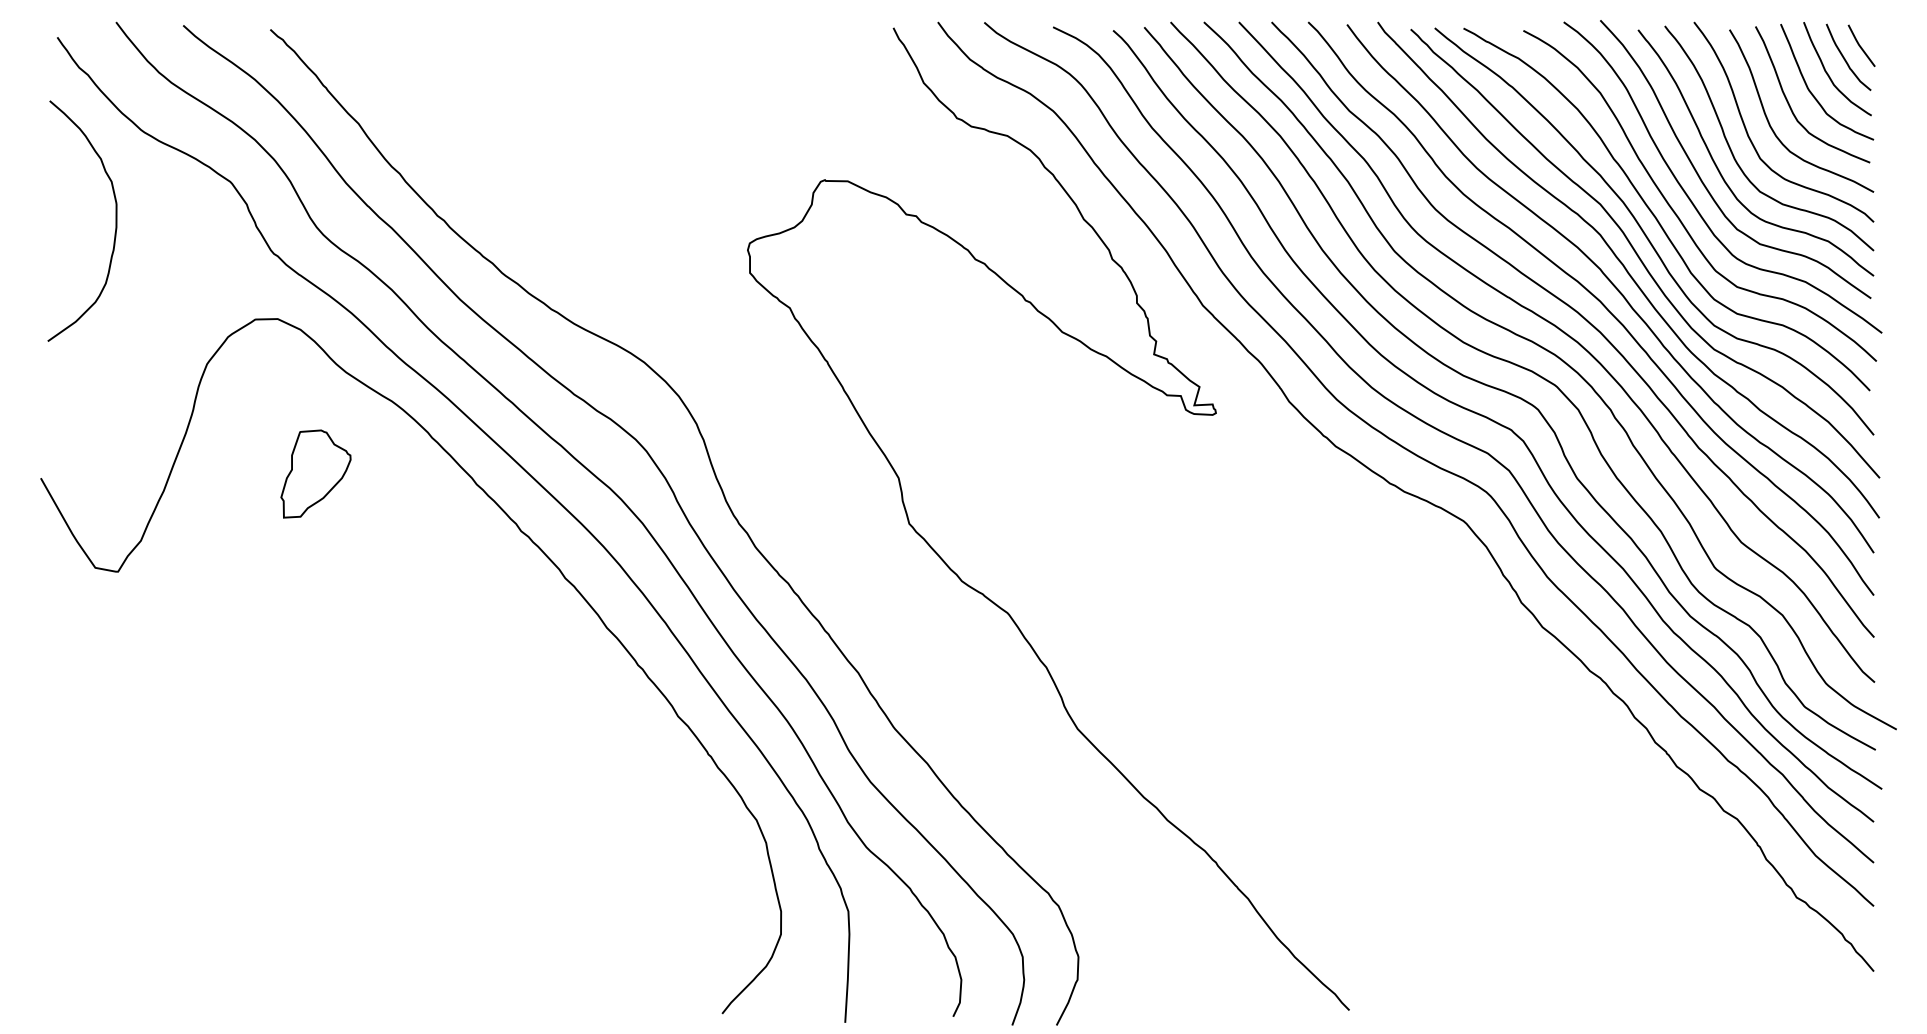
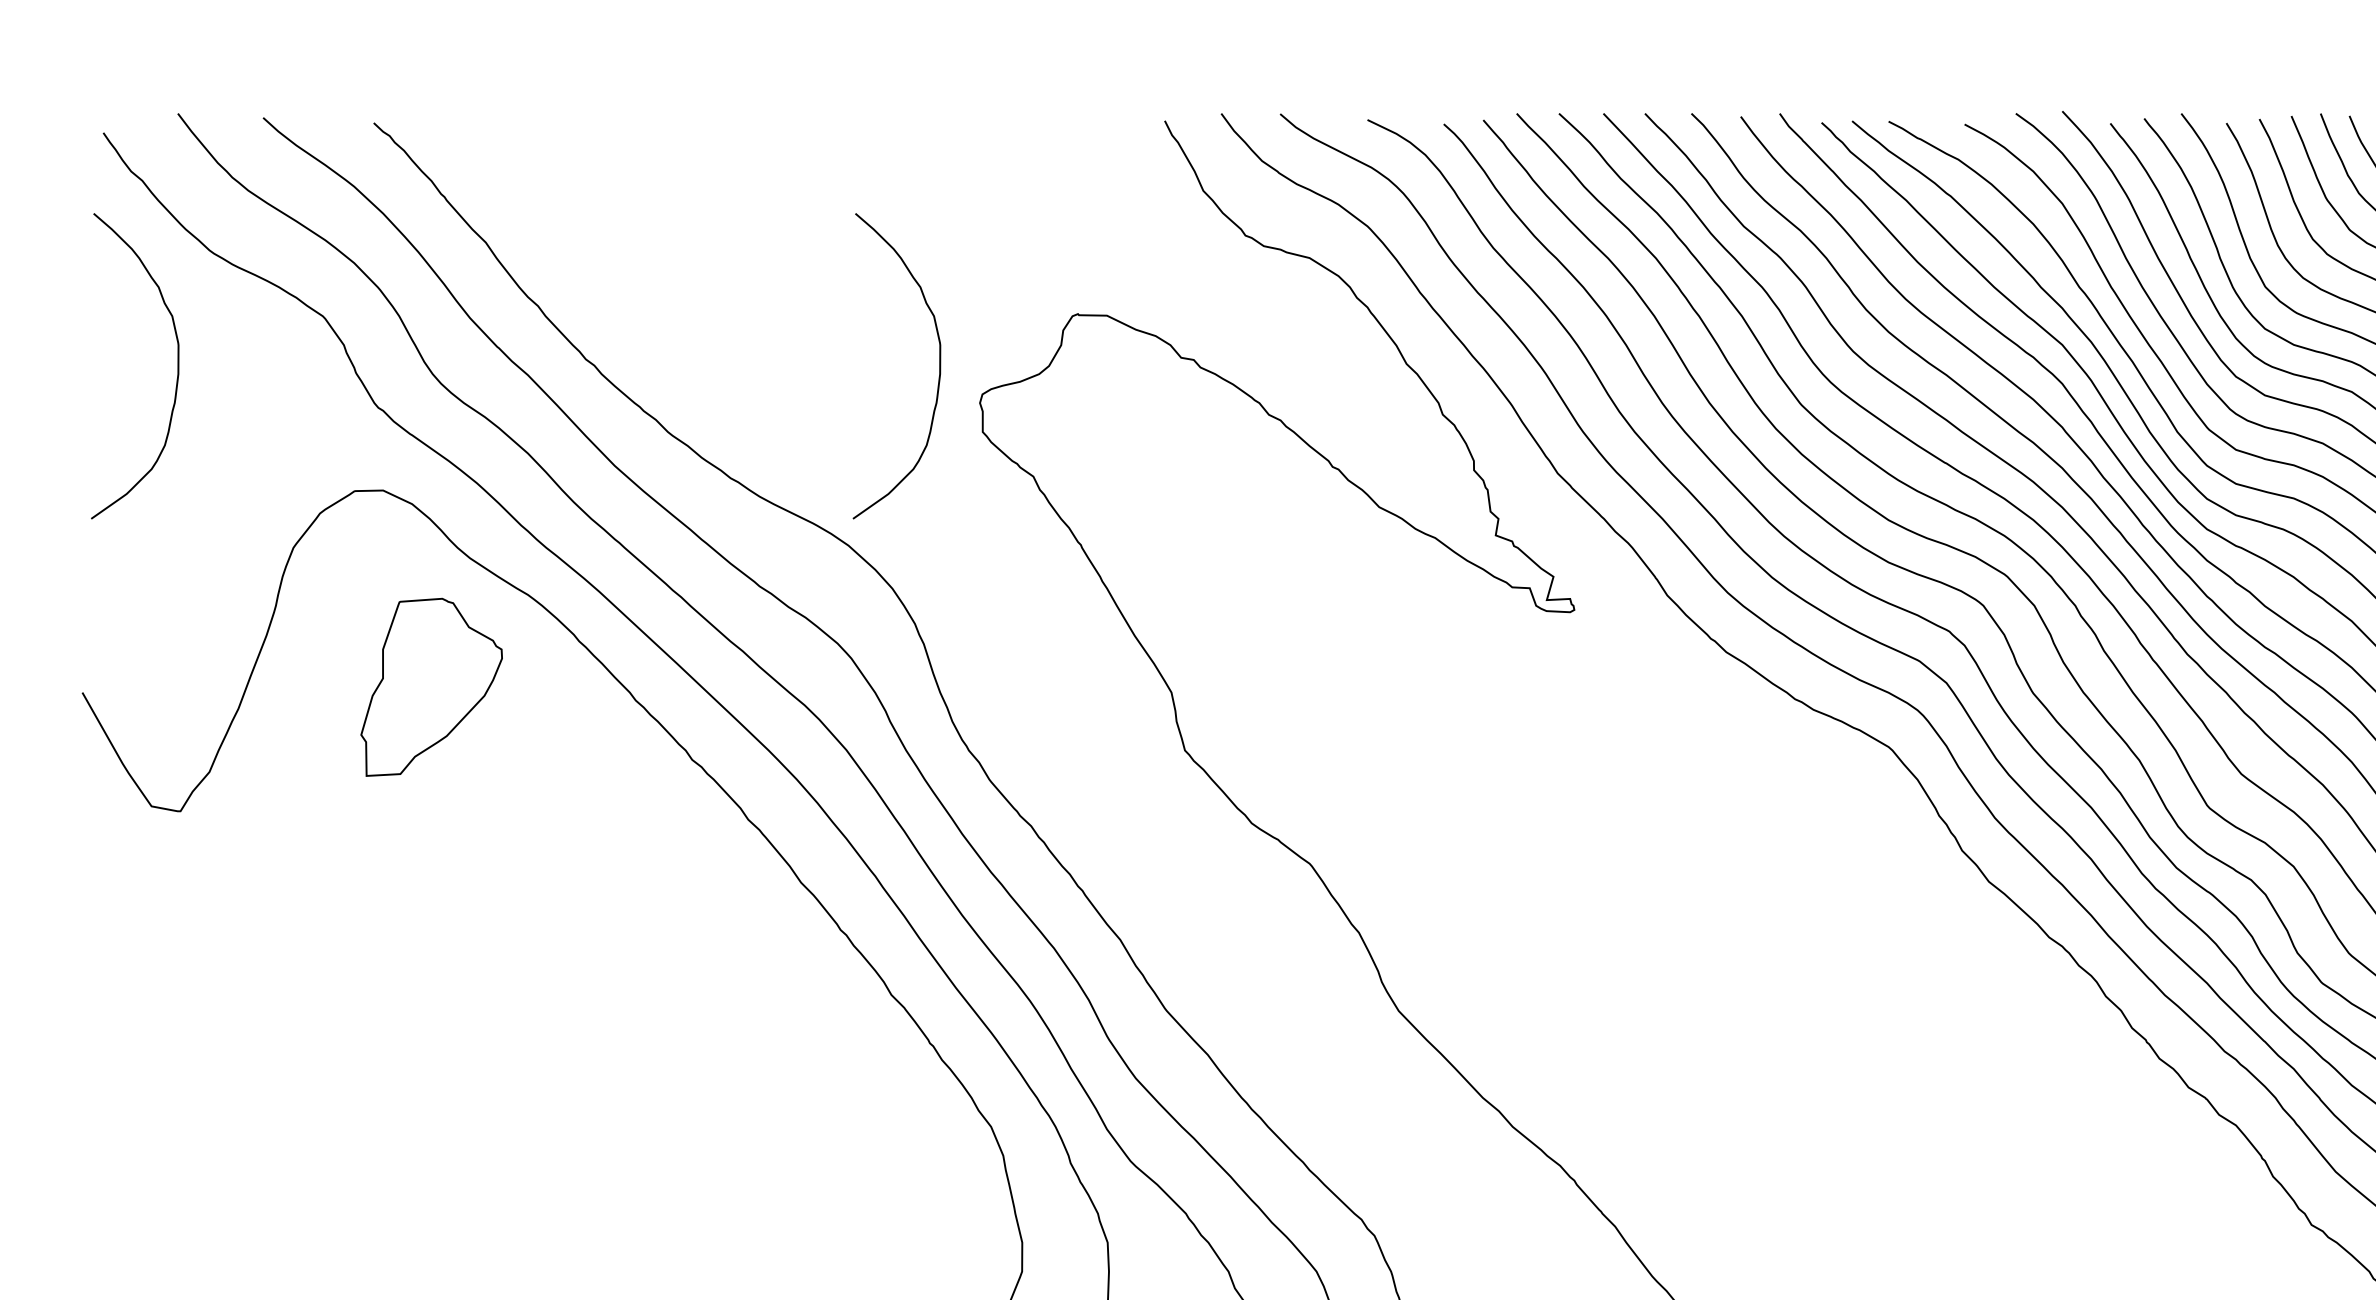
curve: (715, 220) -> (938, 365), added
part: (315, 473) -> (431, 686), size x1.6

